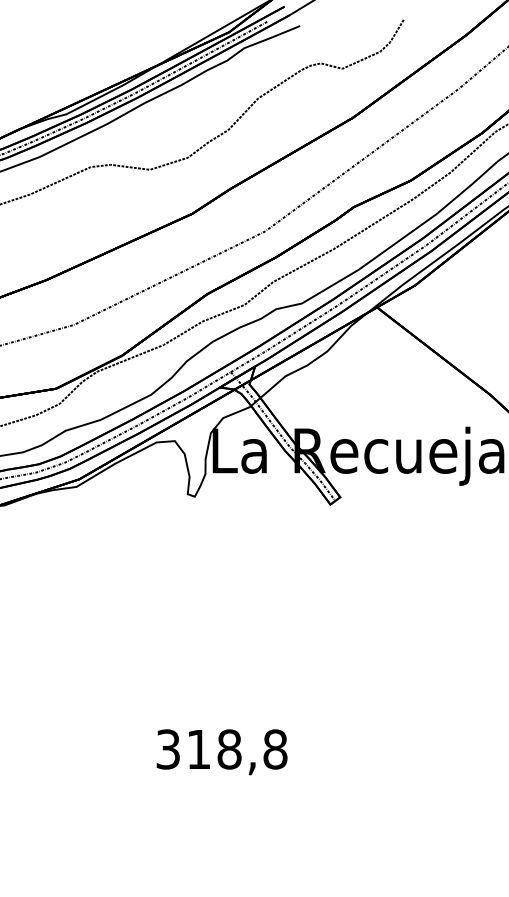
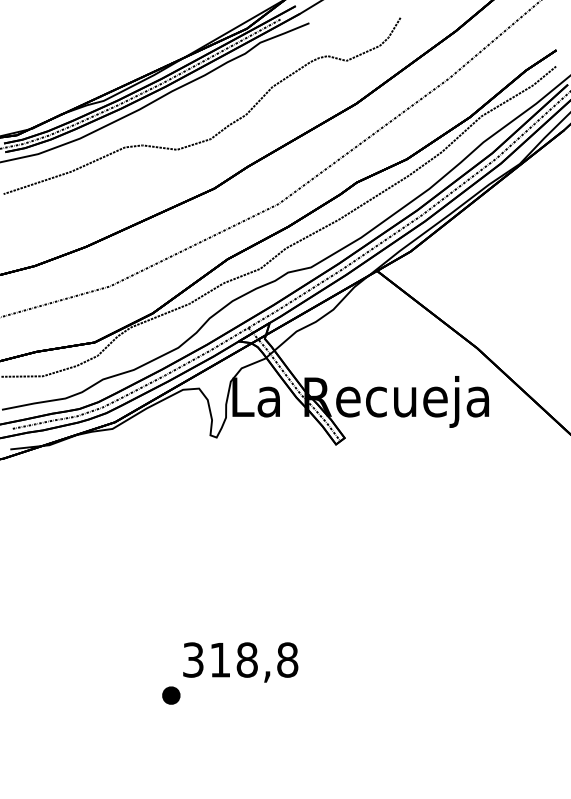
part: (143, 789) -> (171, 695), added

